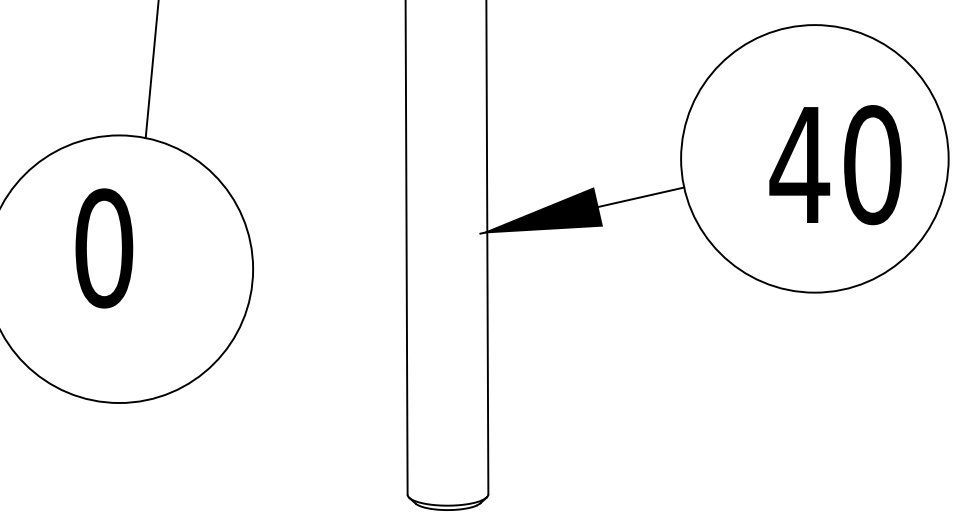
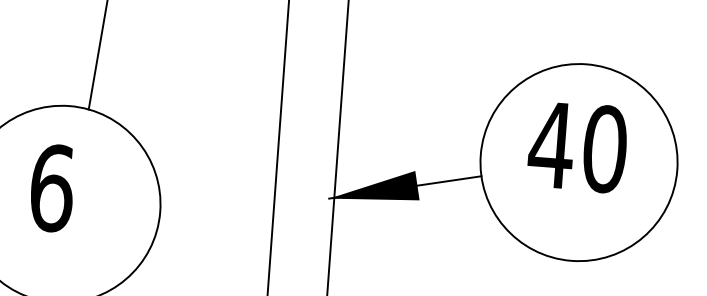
text: (835, 165) -> (577, 147), moved
text: (104, 248) -> (52, 188), 0 -> 6

